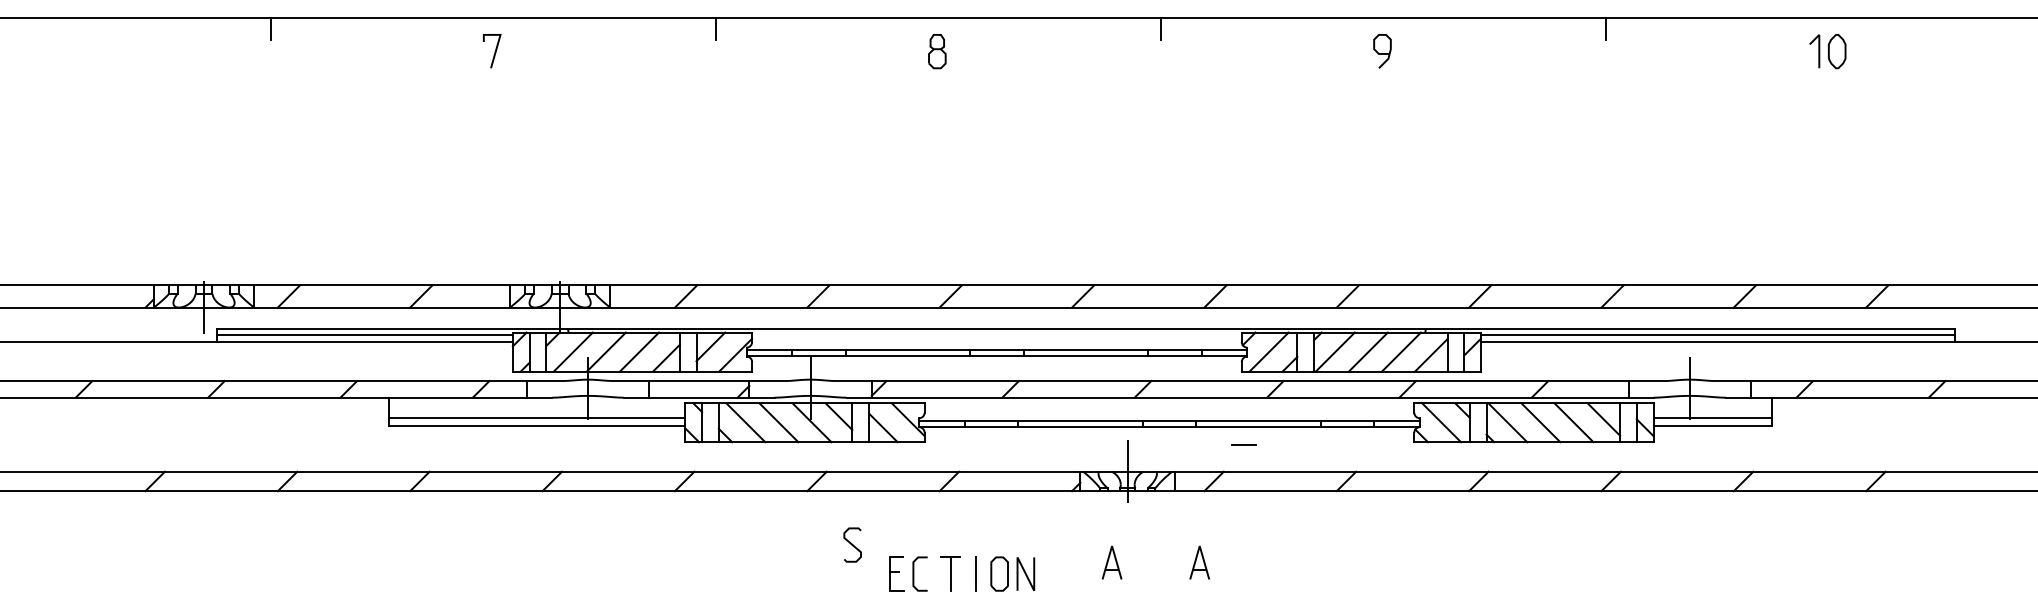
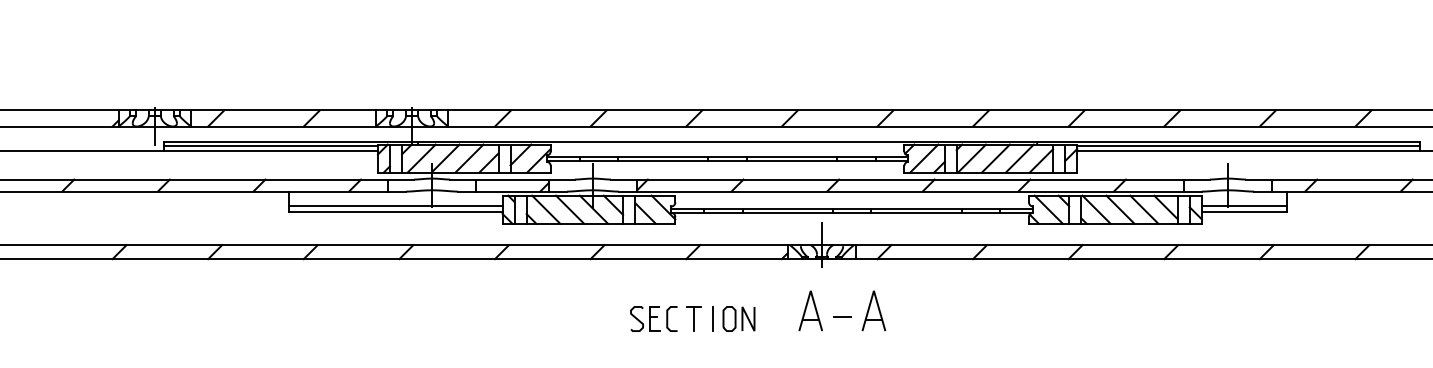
line: (1243, 444) -> (842, 316), moved
curve: (852, 544) -> (636, 318), moved
part: (1111, 562) -> (810, 310), size x1.67
part: (1199, 562) -> (873, 310), size x1.67

